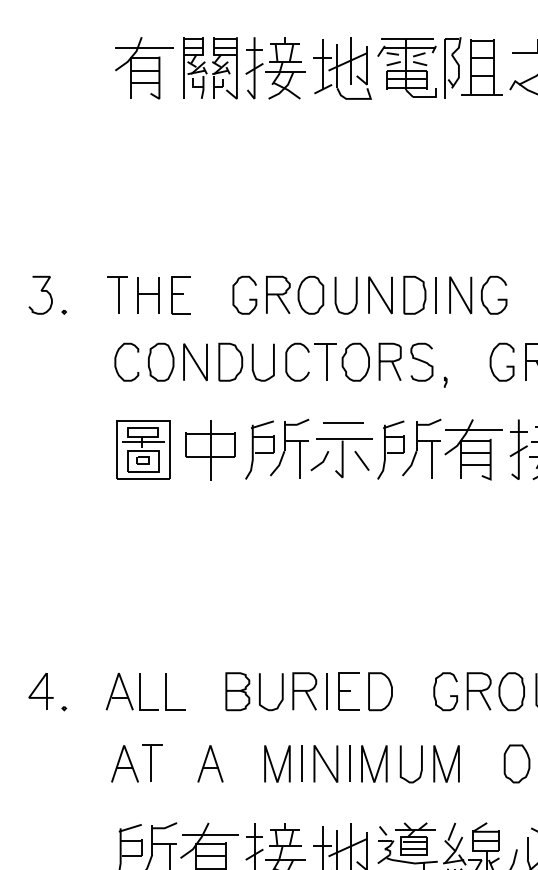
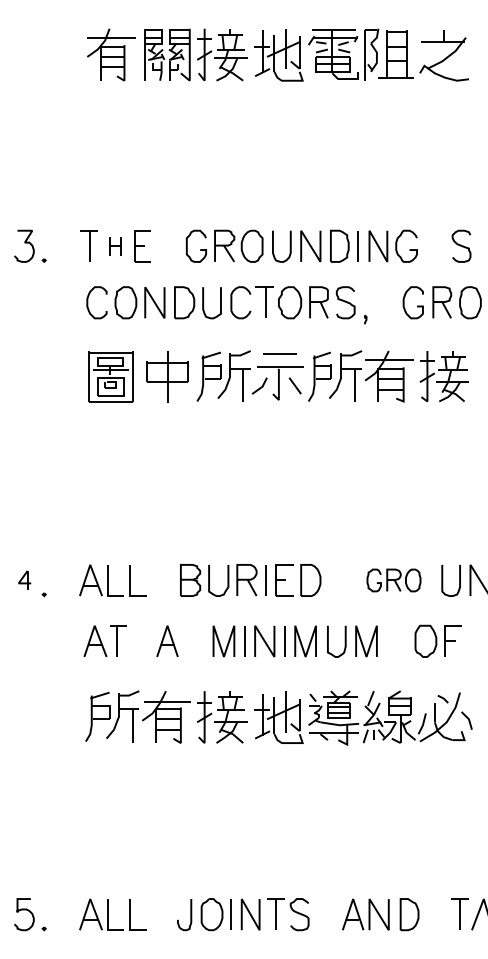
part: (148, 295) -> (115, 246), size x0.6
part: (40, 690) -> (24, 579), size x0.6
part: (478, 691) -> (393, 580), size x0.7

